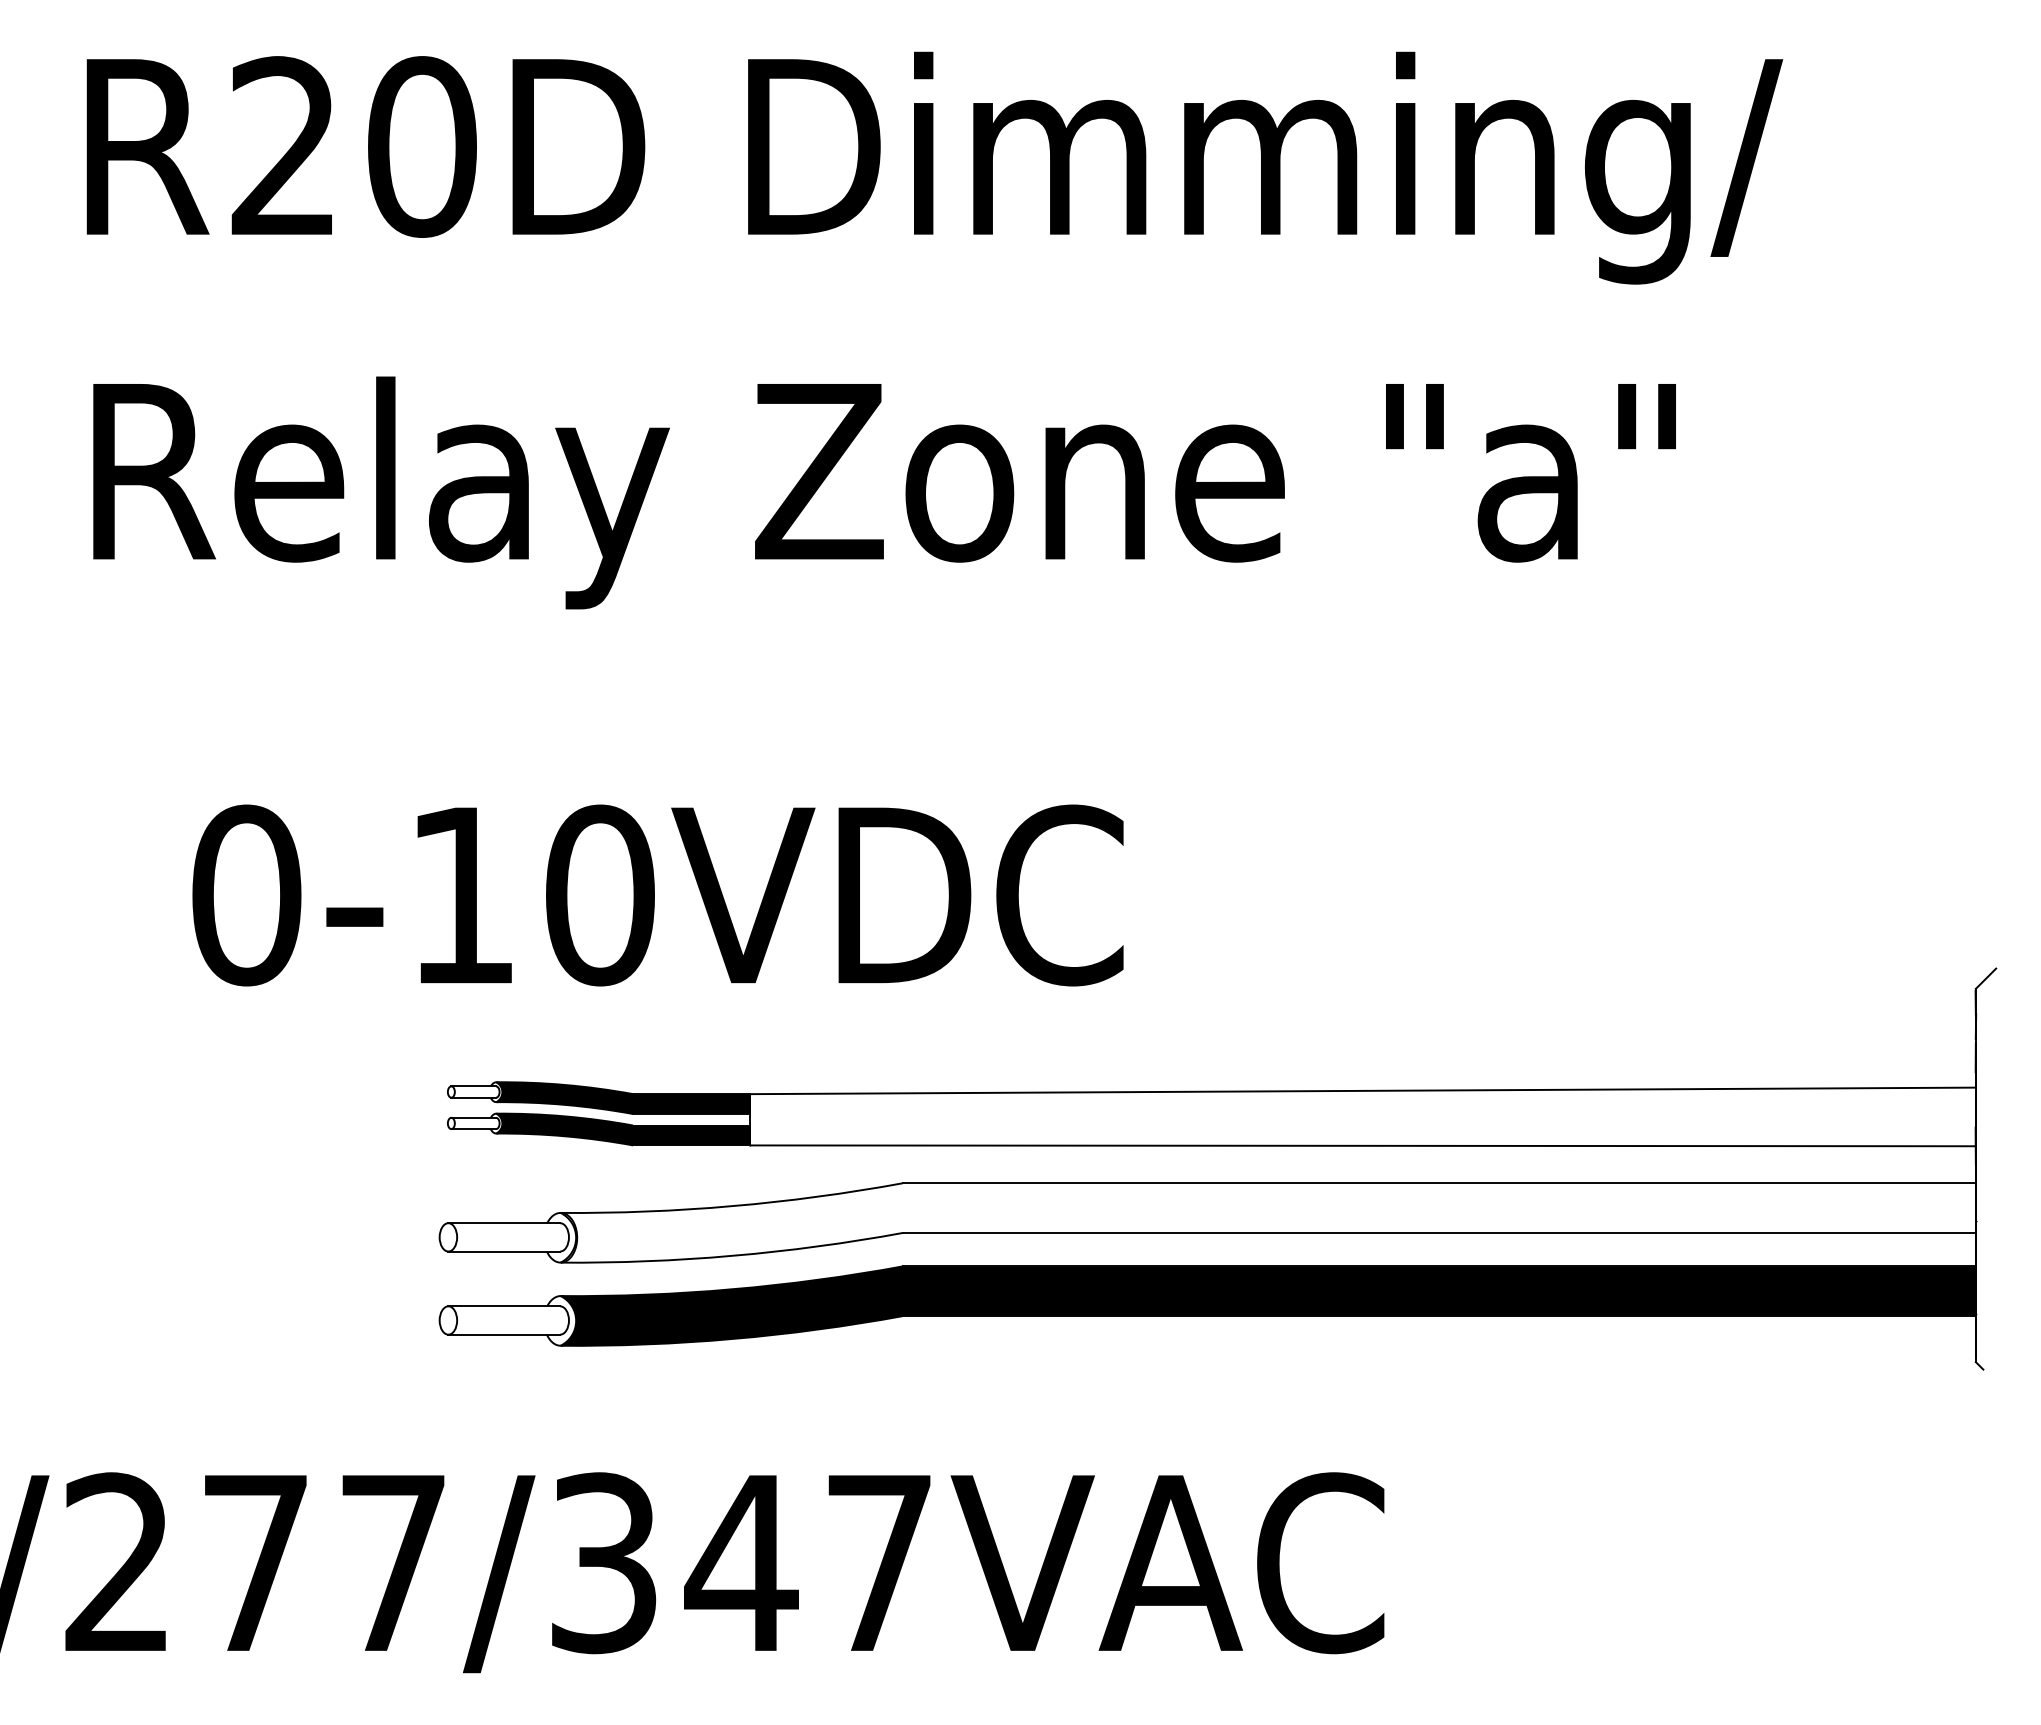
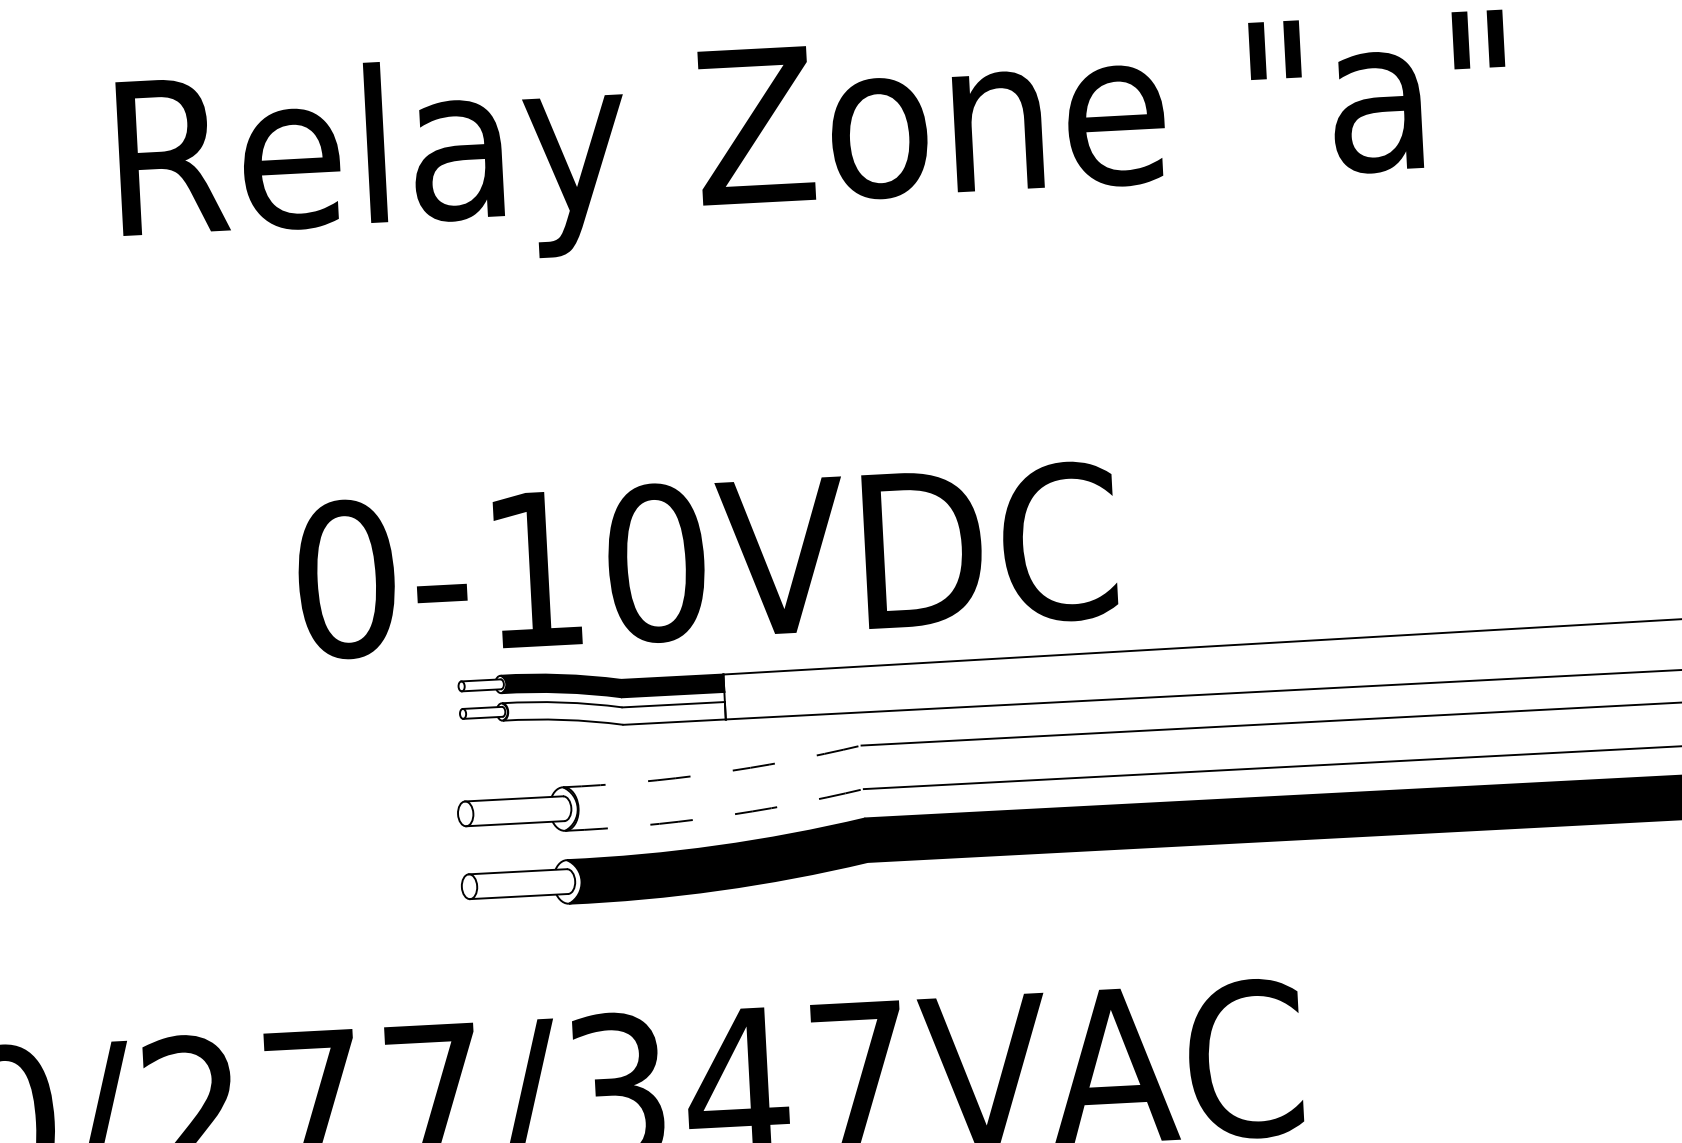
text: (657, 895) -> (706, 560), moved
fill: (623, 1129) -> (614, 711), removed
arc: (732, 1206) -> (713, 773), solid -> dashed
arc: (732, 1255) -> (715, 816), solid -> dashed

